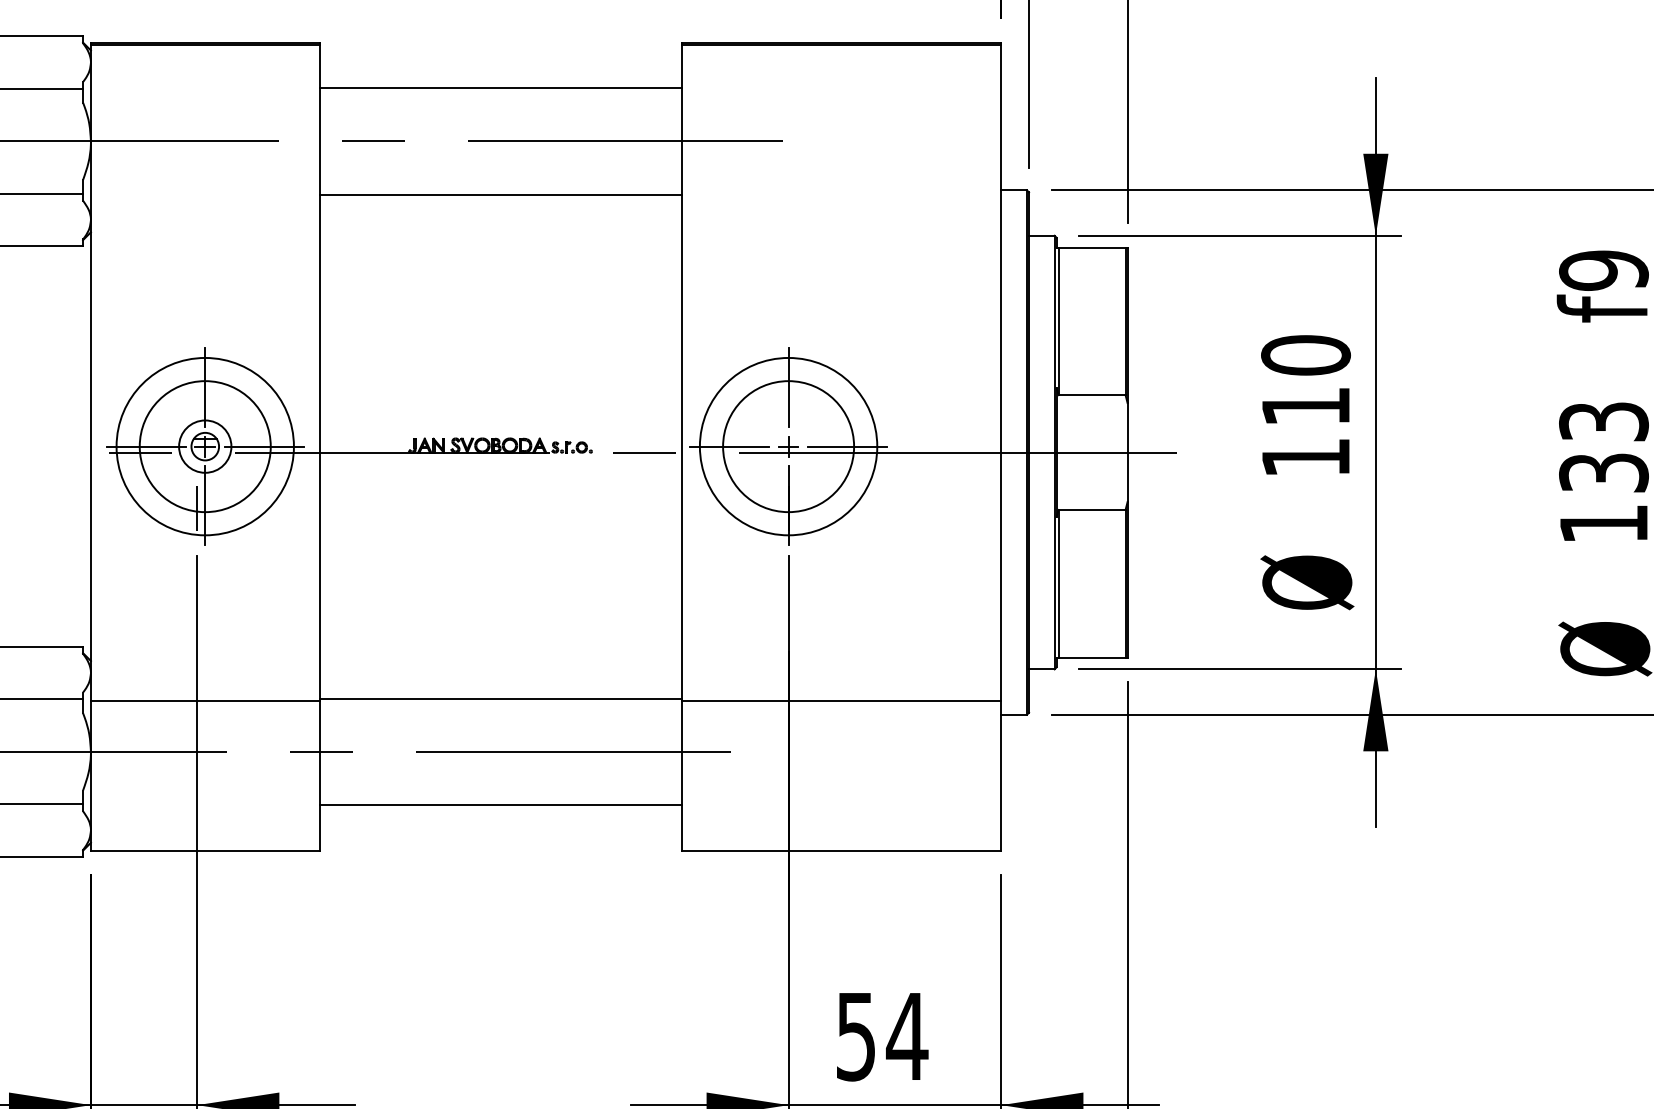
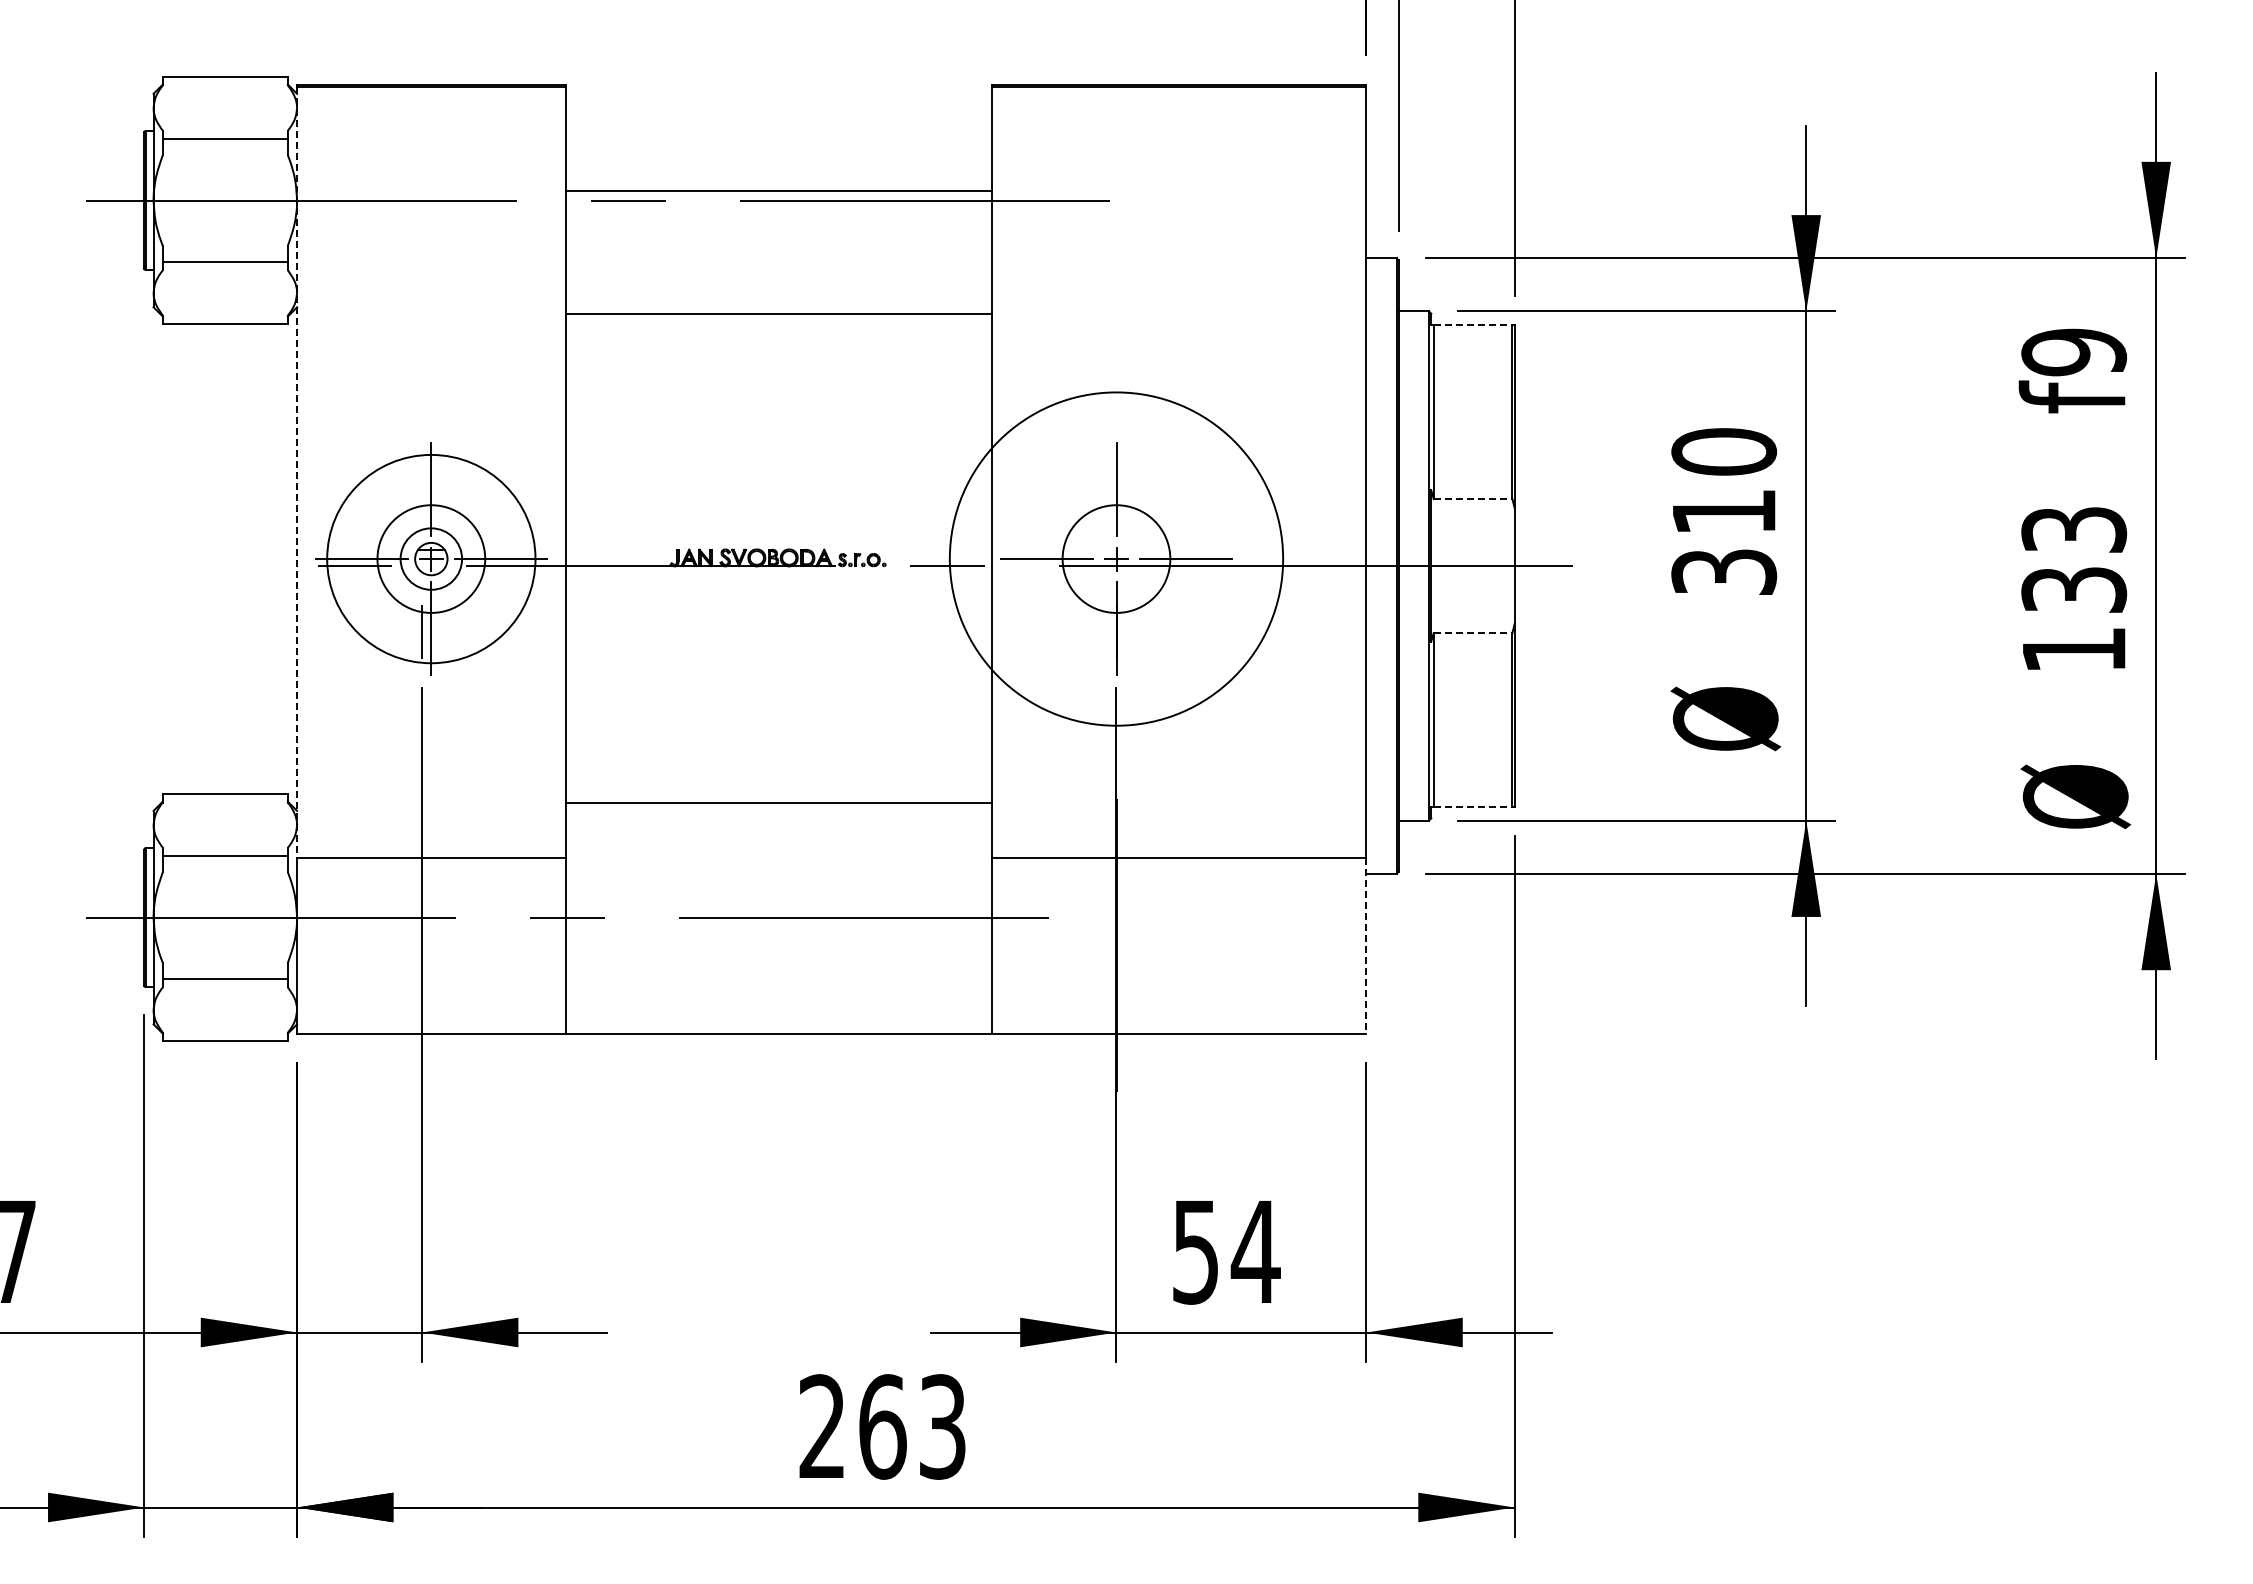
line: (500, 88) -> (778, 191), moved
line: (500, 194) -> (778, 314), moved
line: (1092, 247) -> (1473, 325), solid -> dashed
line: (91, 372) -> (297, 472), solid -> dashed
line: (1092, 395) -> (1473, 498), solid -> dashed
circle: (788, 446) -> (1116, 558), size x1.6
circle: (205, 447) -> (431, 559), size x0.7
circle: (788, 447) -> (1116, 559), size x0.7
text: (1306, 457) -> (1724, 571), 110 -> 310
line: (1092, 510) -> (1473, 633), solid -> dashed
line: (1092, 657) -> (1473, 806), solid -> dashed
line: (500, 699) -> (778, 803), moved
line: (1001, 775) -> (1366, 945), solid -> dashed
line: (500, 805) -> (778, 1034), moved

